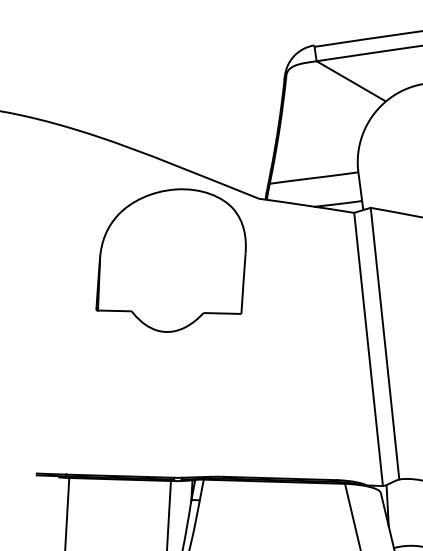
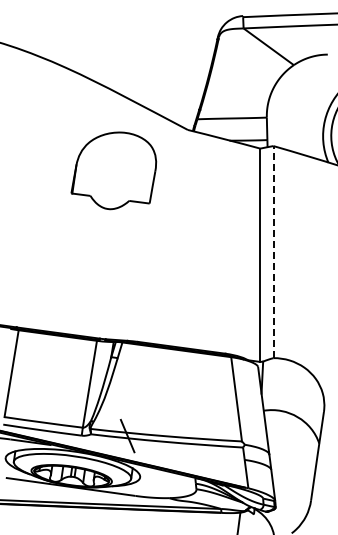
part: (169, 260) -> (113, 170), size x0.7
line: (384, 342) -> (273, 251), solid -> dashed

